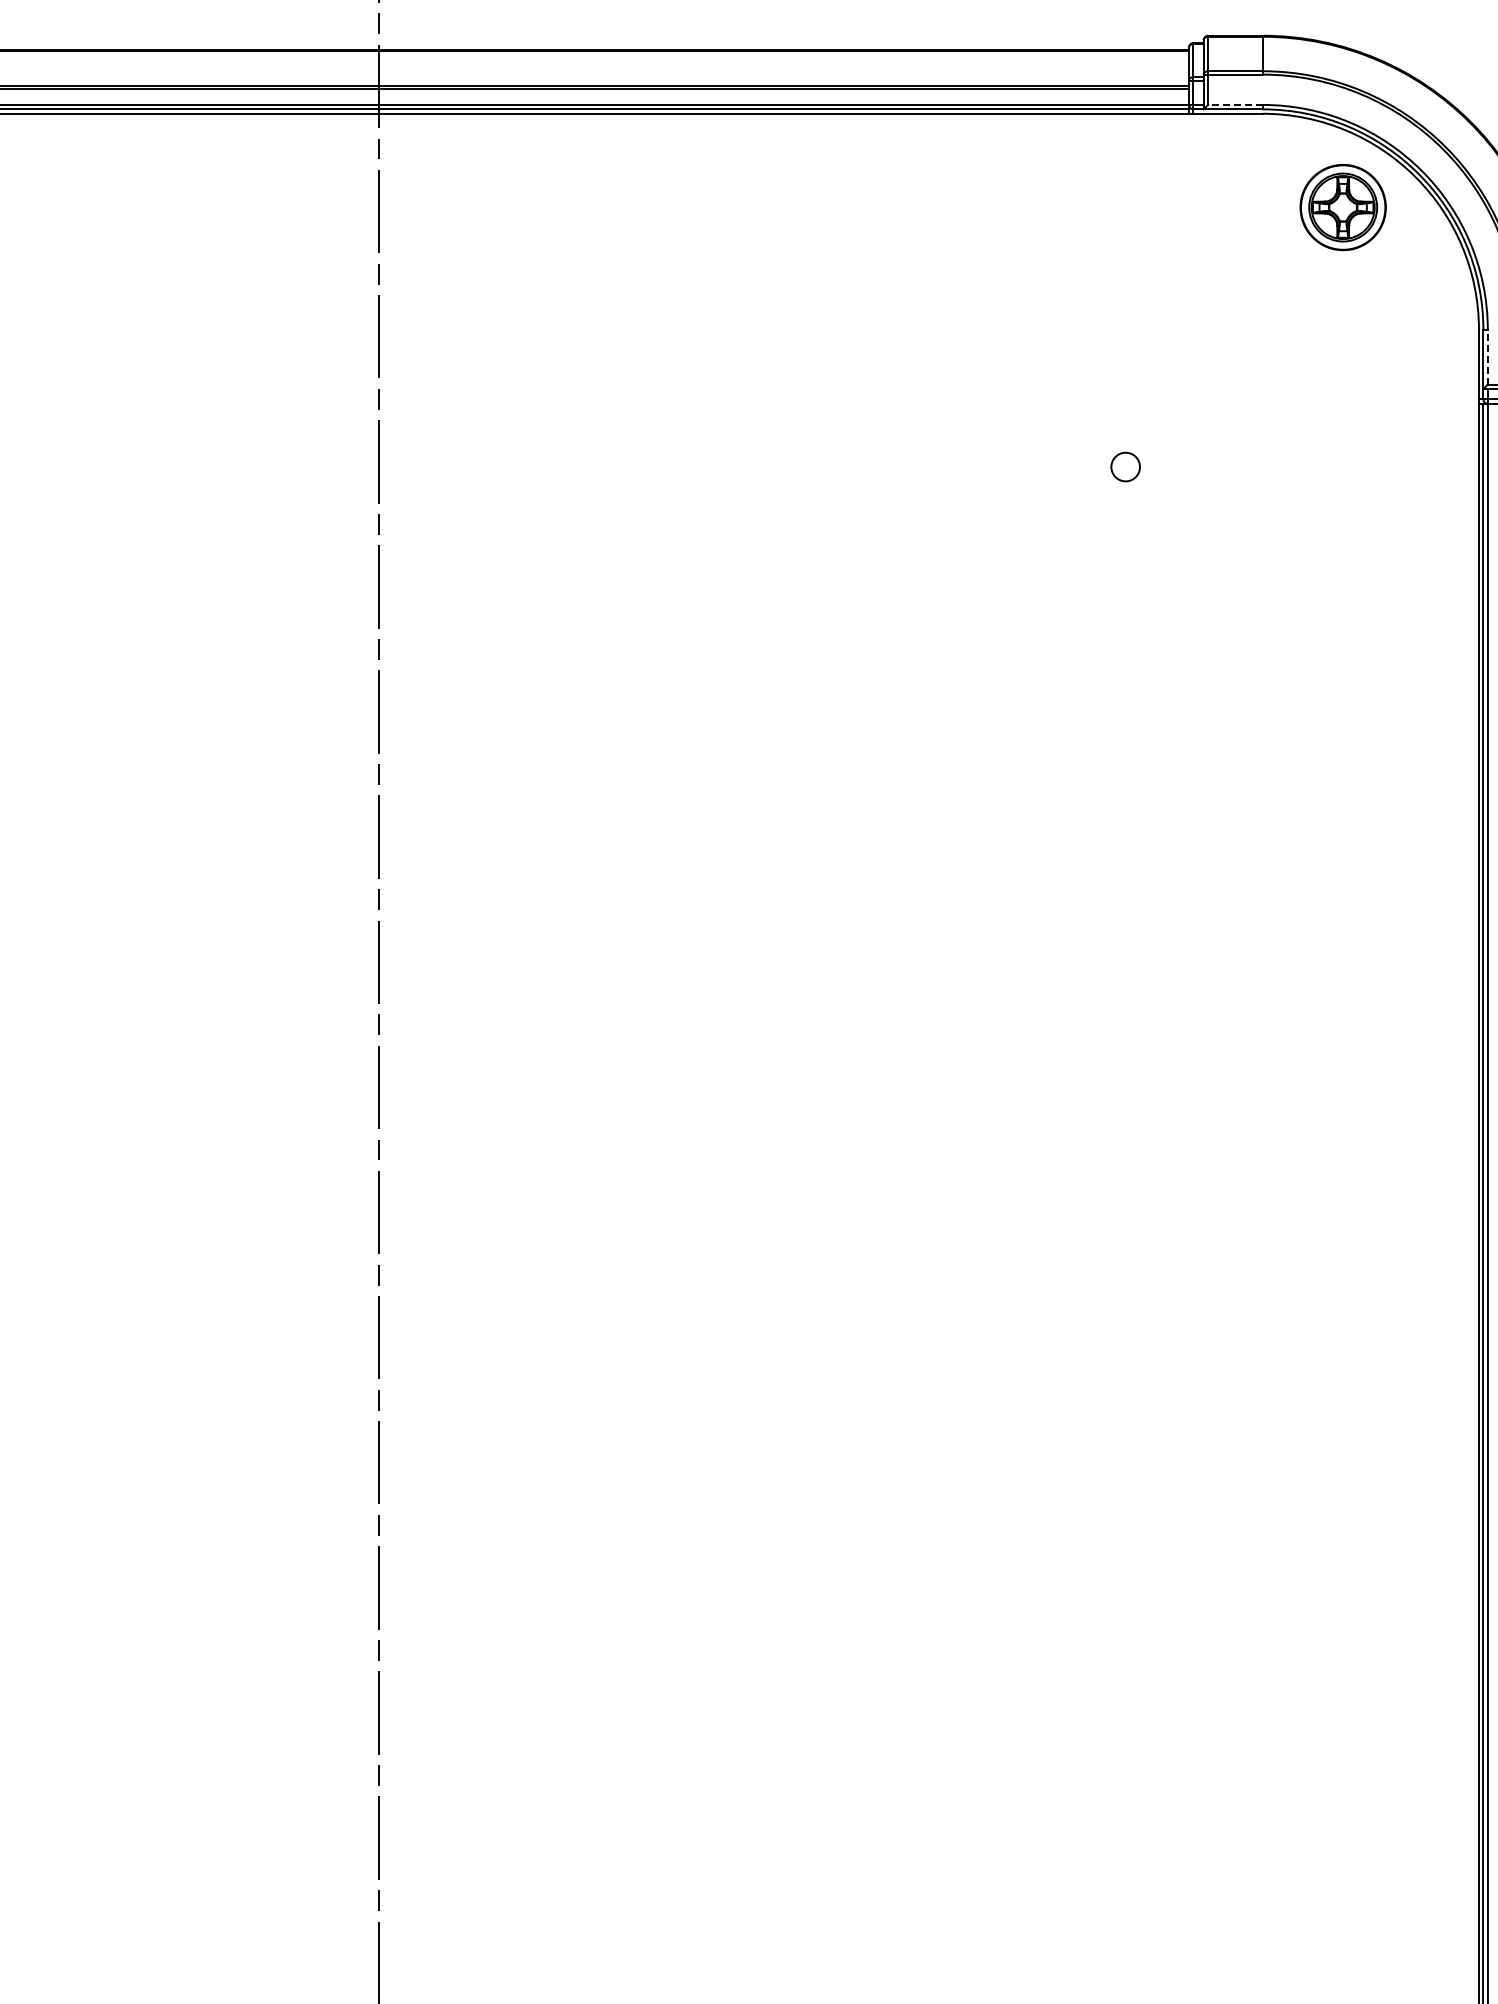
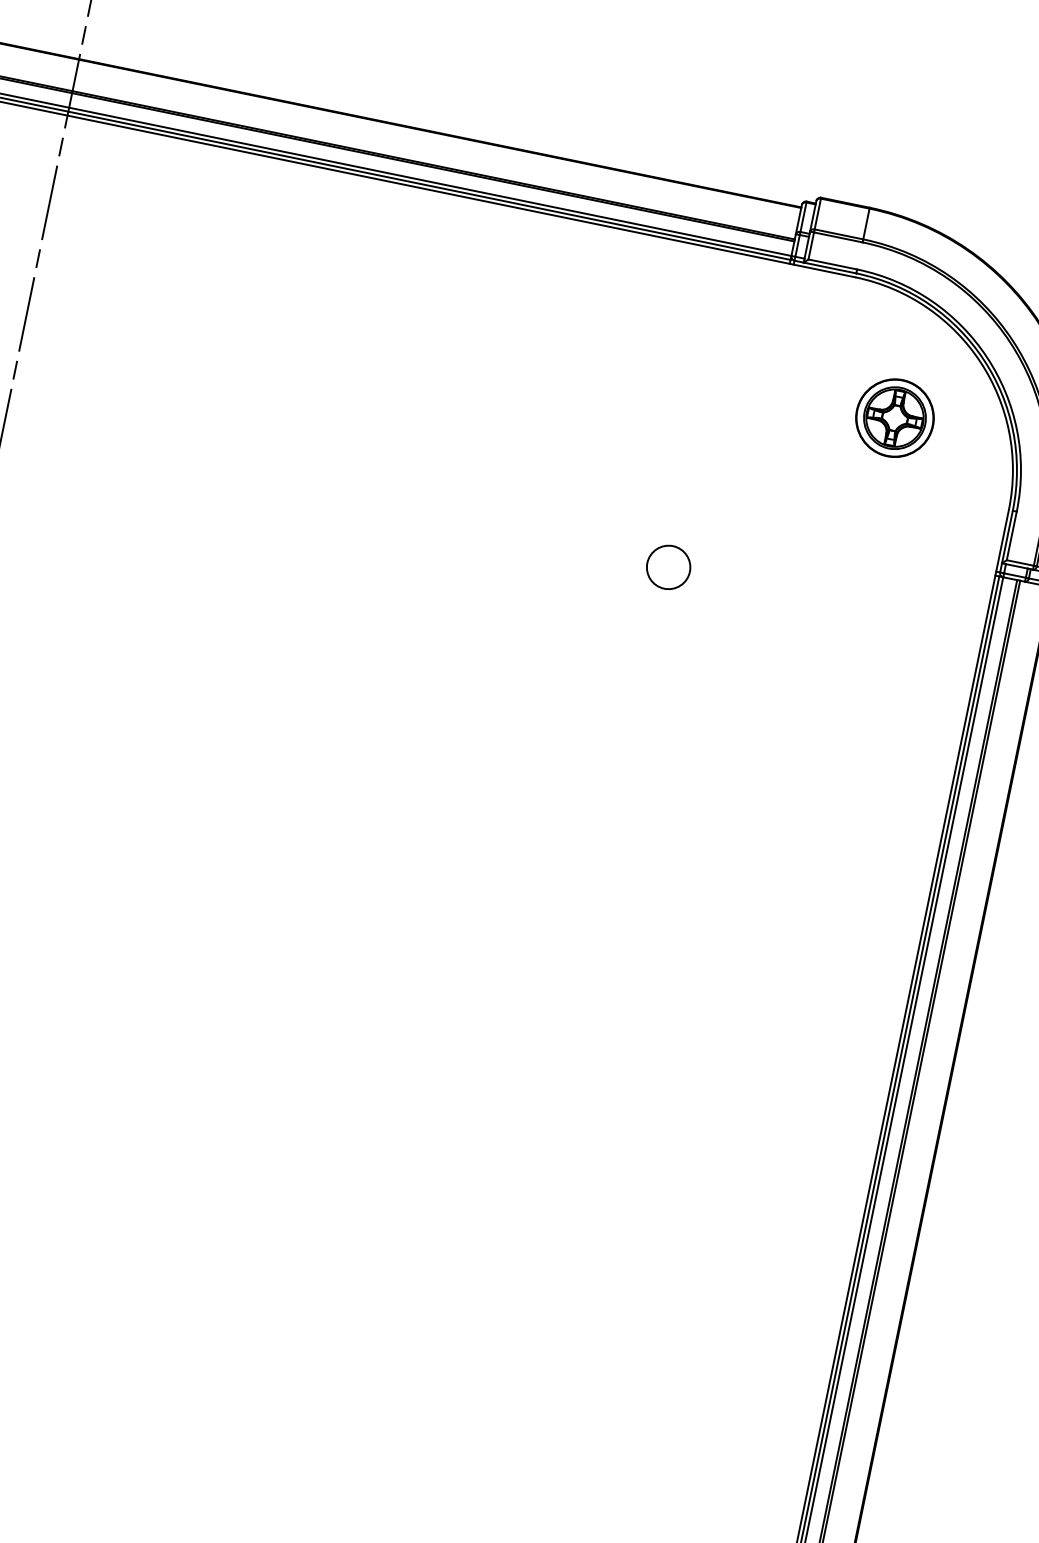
line: (1234, 104) -> (832, 263), dashed -> solid
part: (1342, 207) -> (894, 418), moved
line: (1487, 356) -> (1011, 535), dashed -> solid
circle: (1125, 466) -> (668, 566), size x1.67

